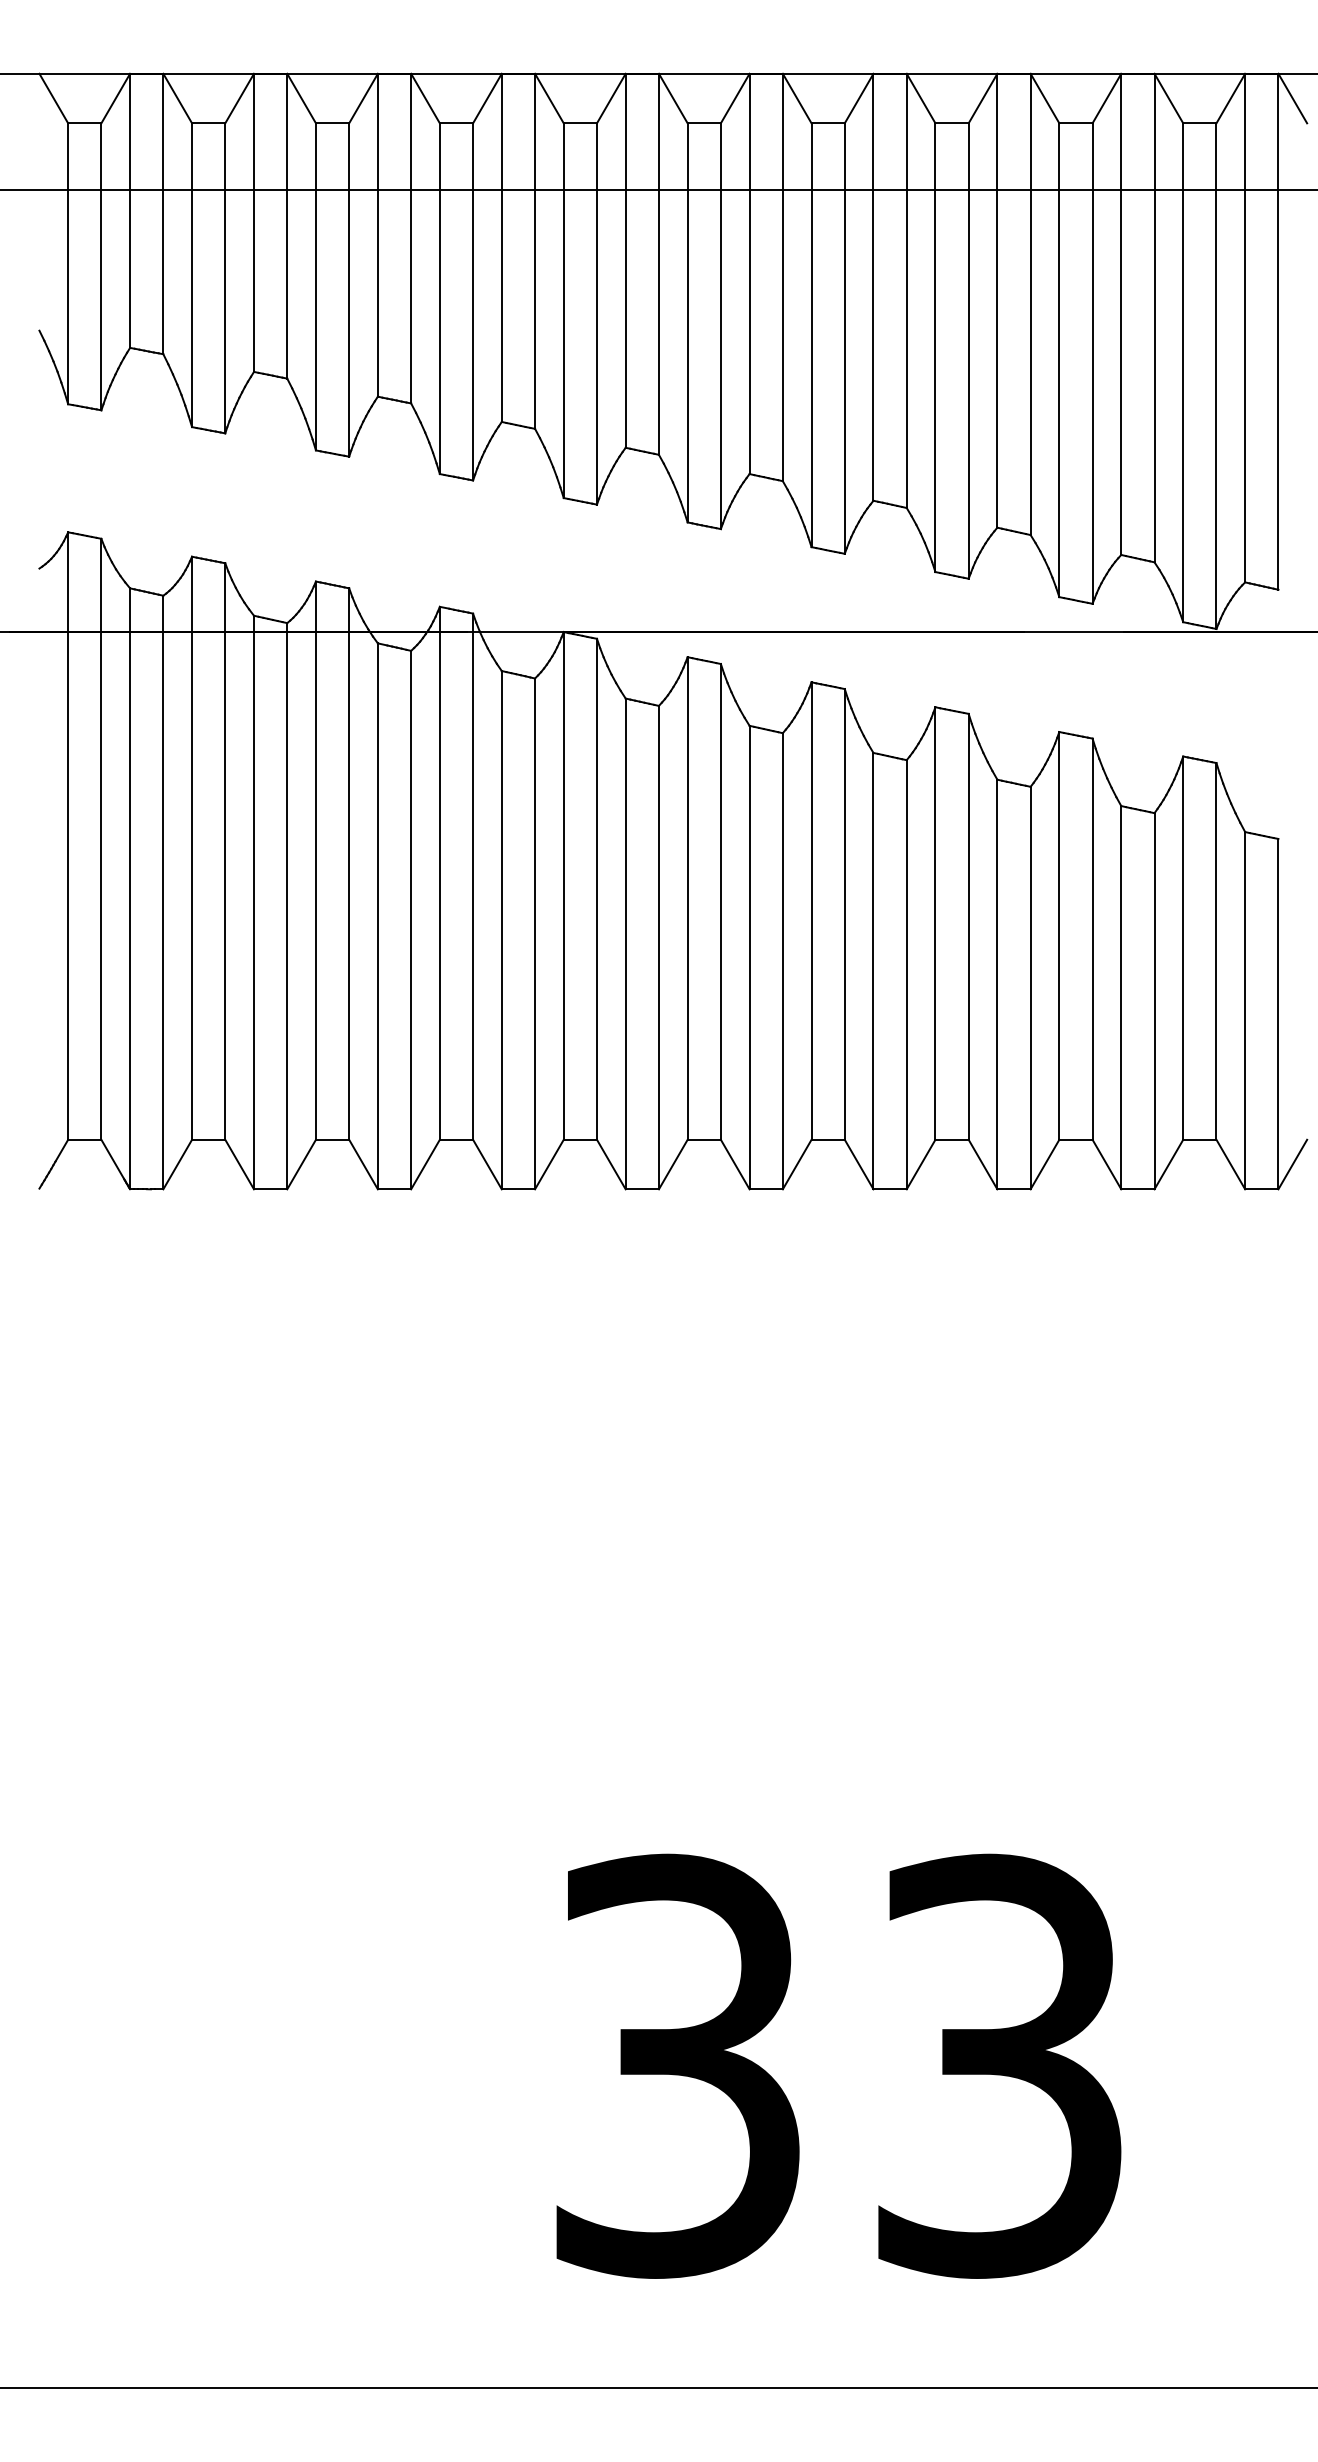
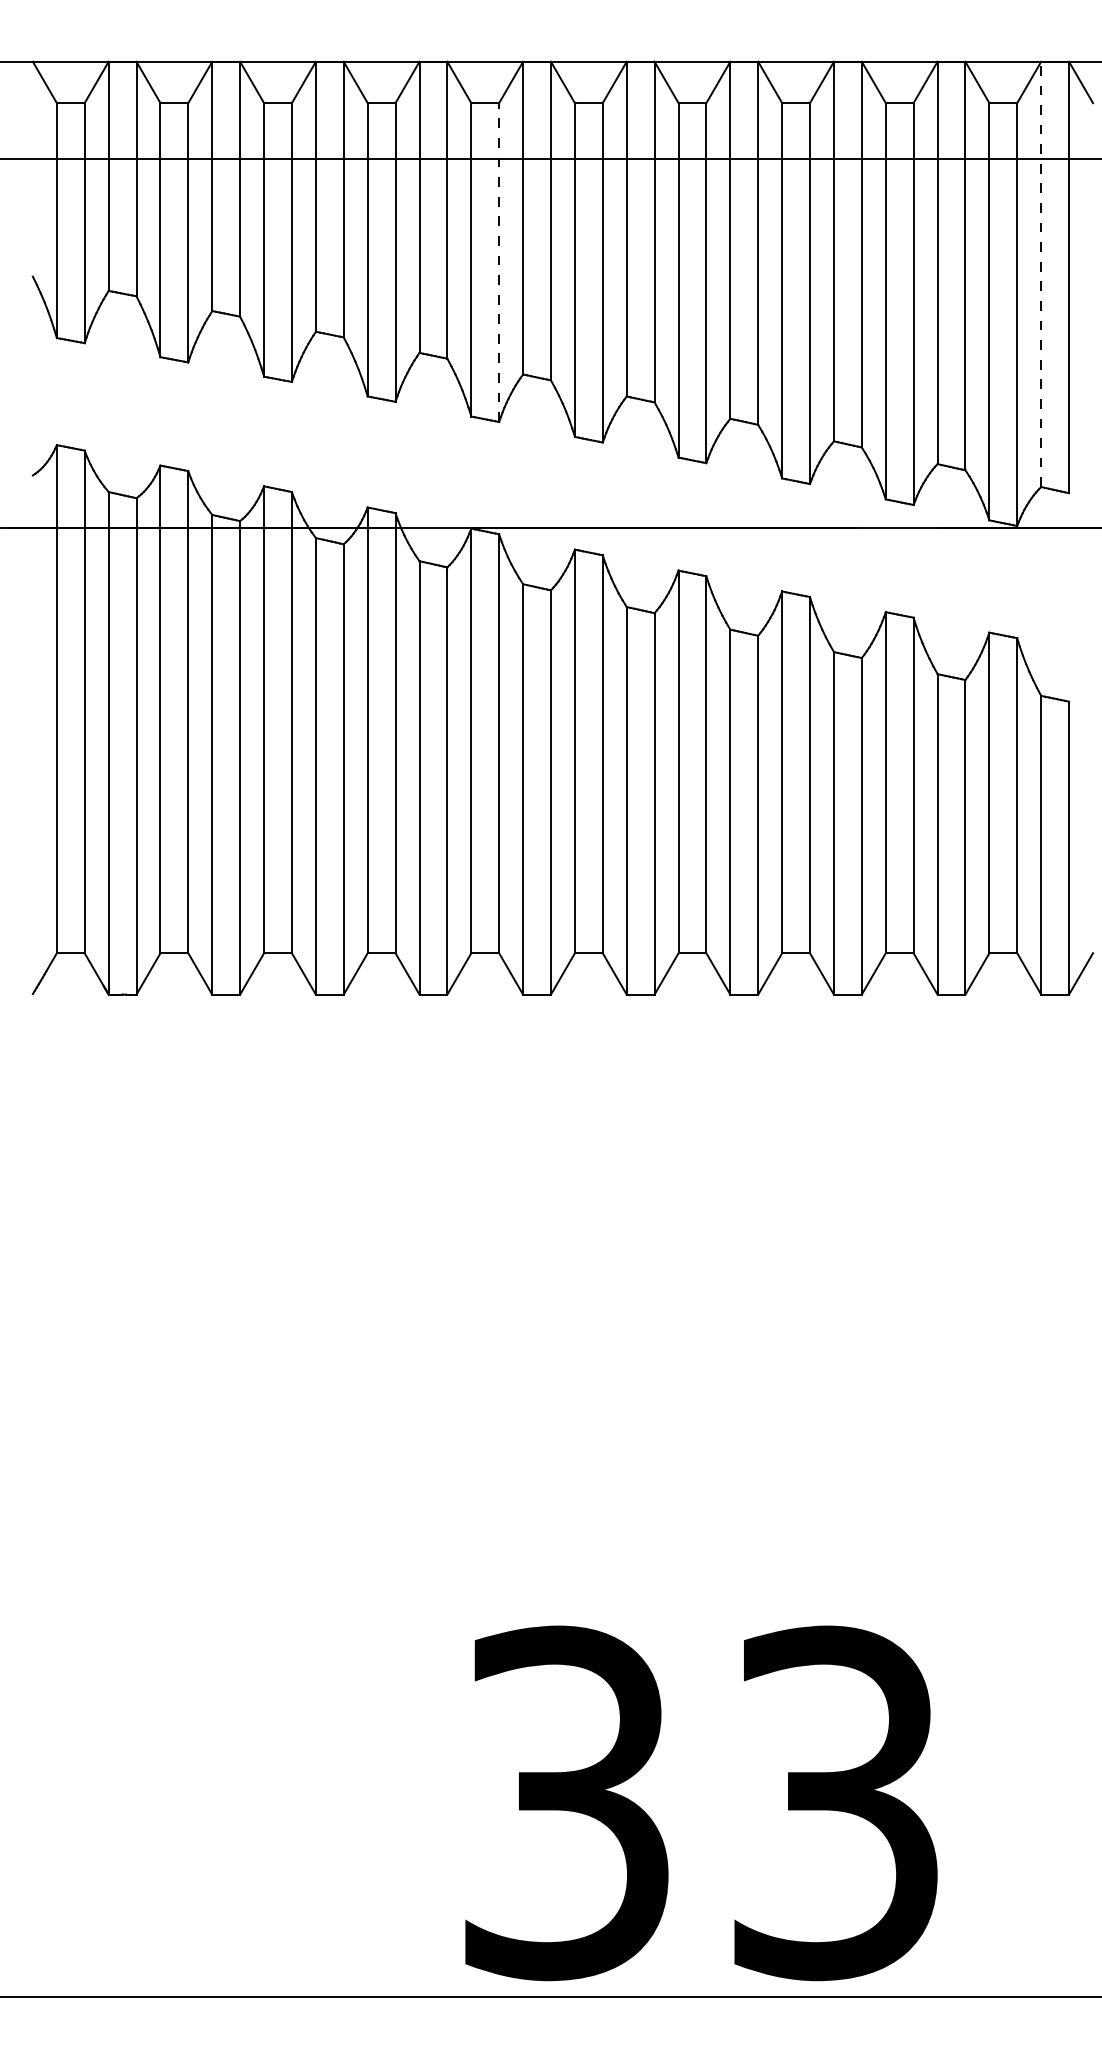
line: (597, 313) -> (499, 262), solid -> dashed
line: (1245, 327) -> (1041, 273), solid -> dashed
text: (838, 2065) -> (701, 1802), moved

